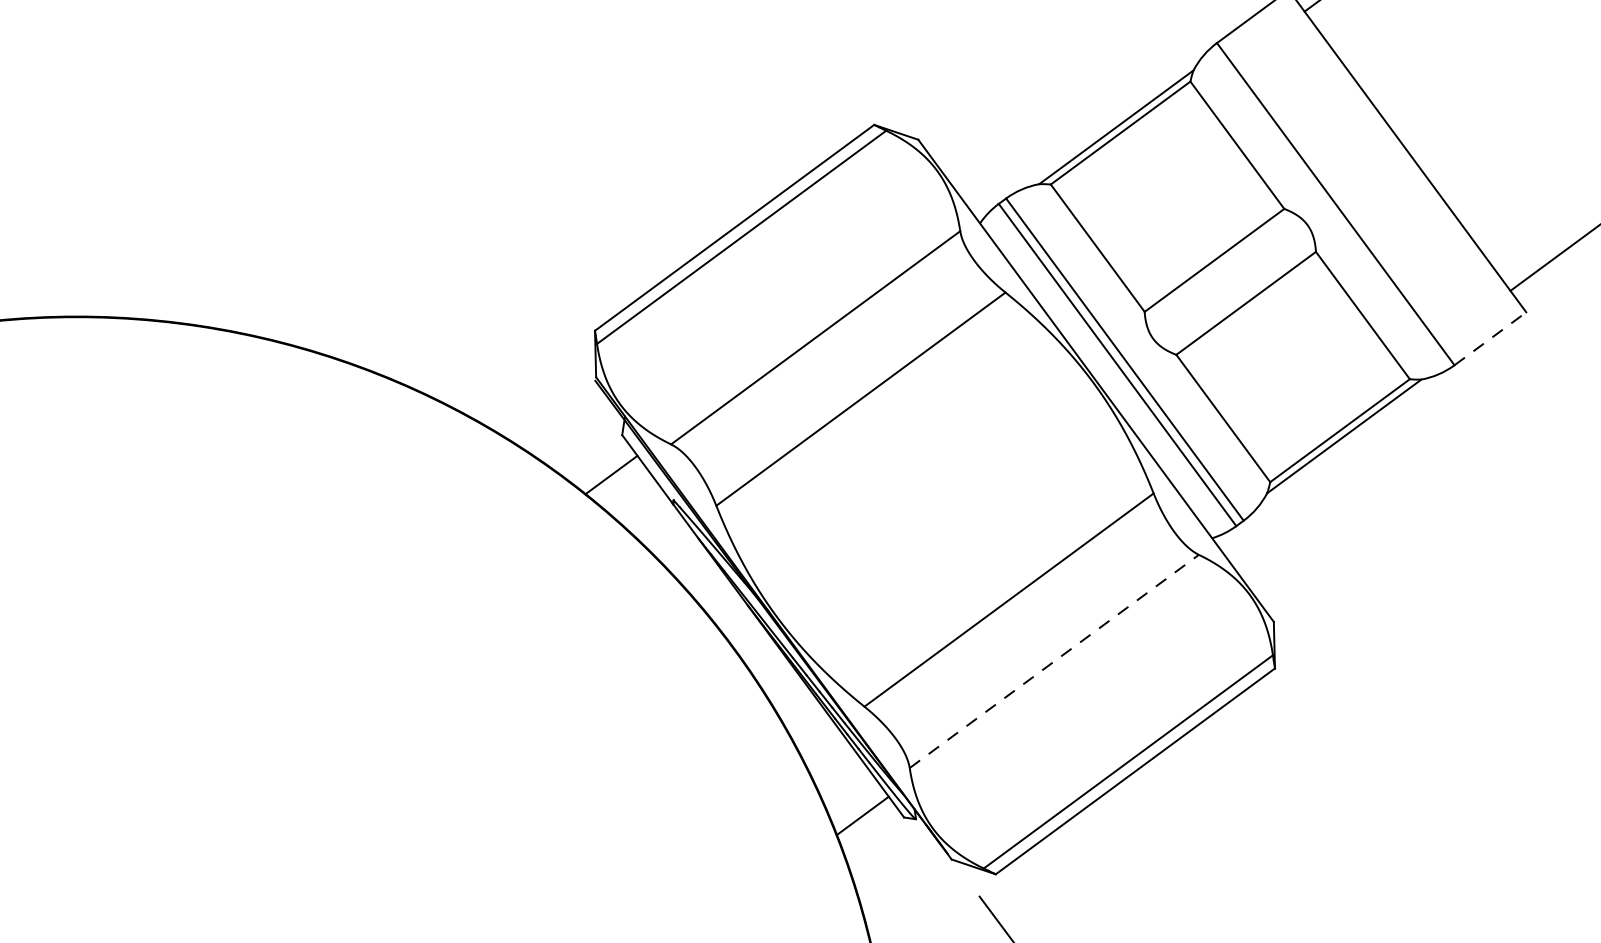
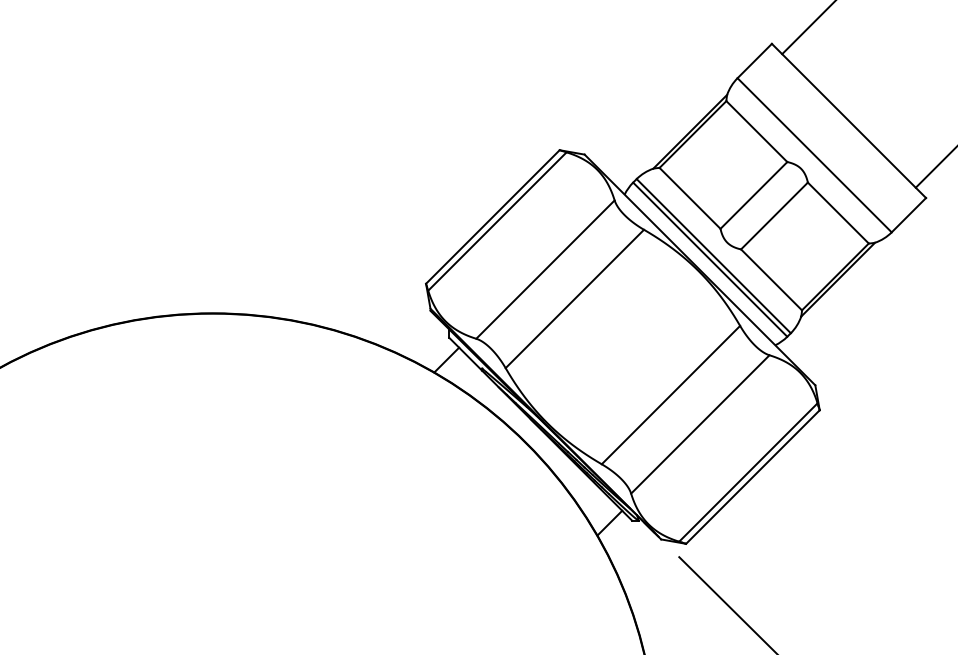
line: (1491, 337) -> (909, 214), dashed -> solid
line: (1054, 661) -> (700, 424), dashed -> solid

